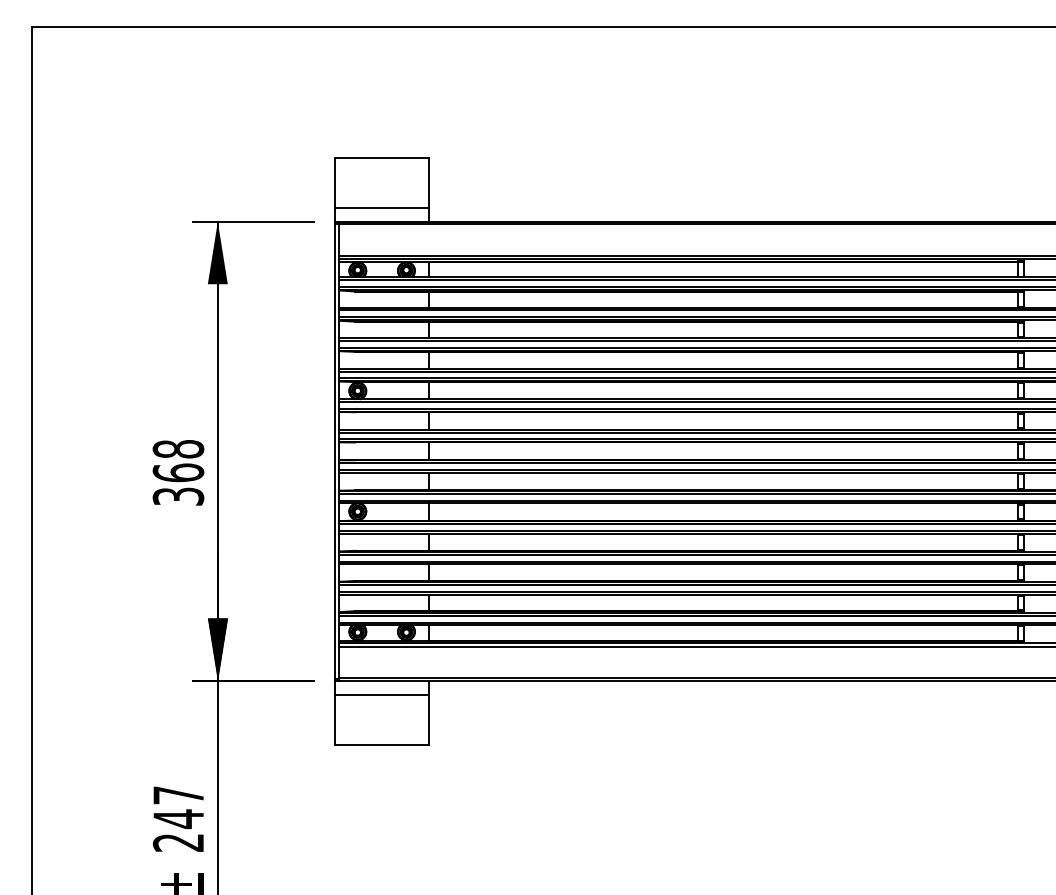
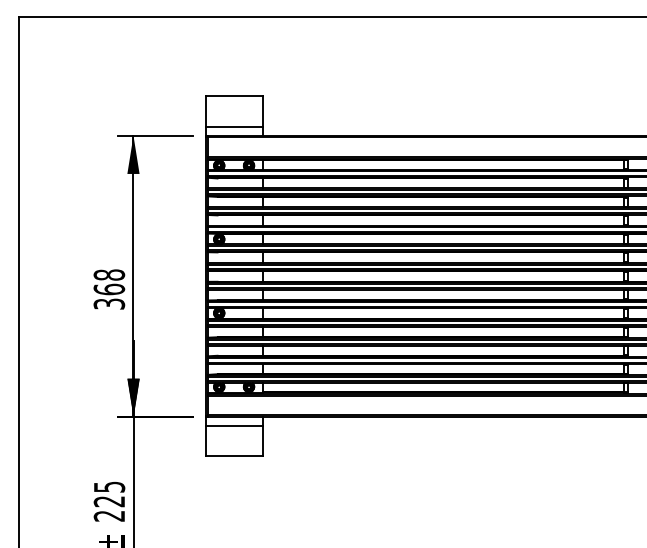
text: (178, 807) -> (109, 494), 247 -> 225

